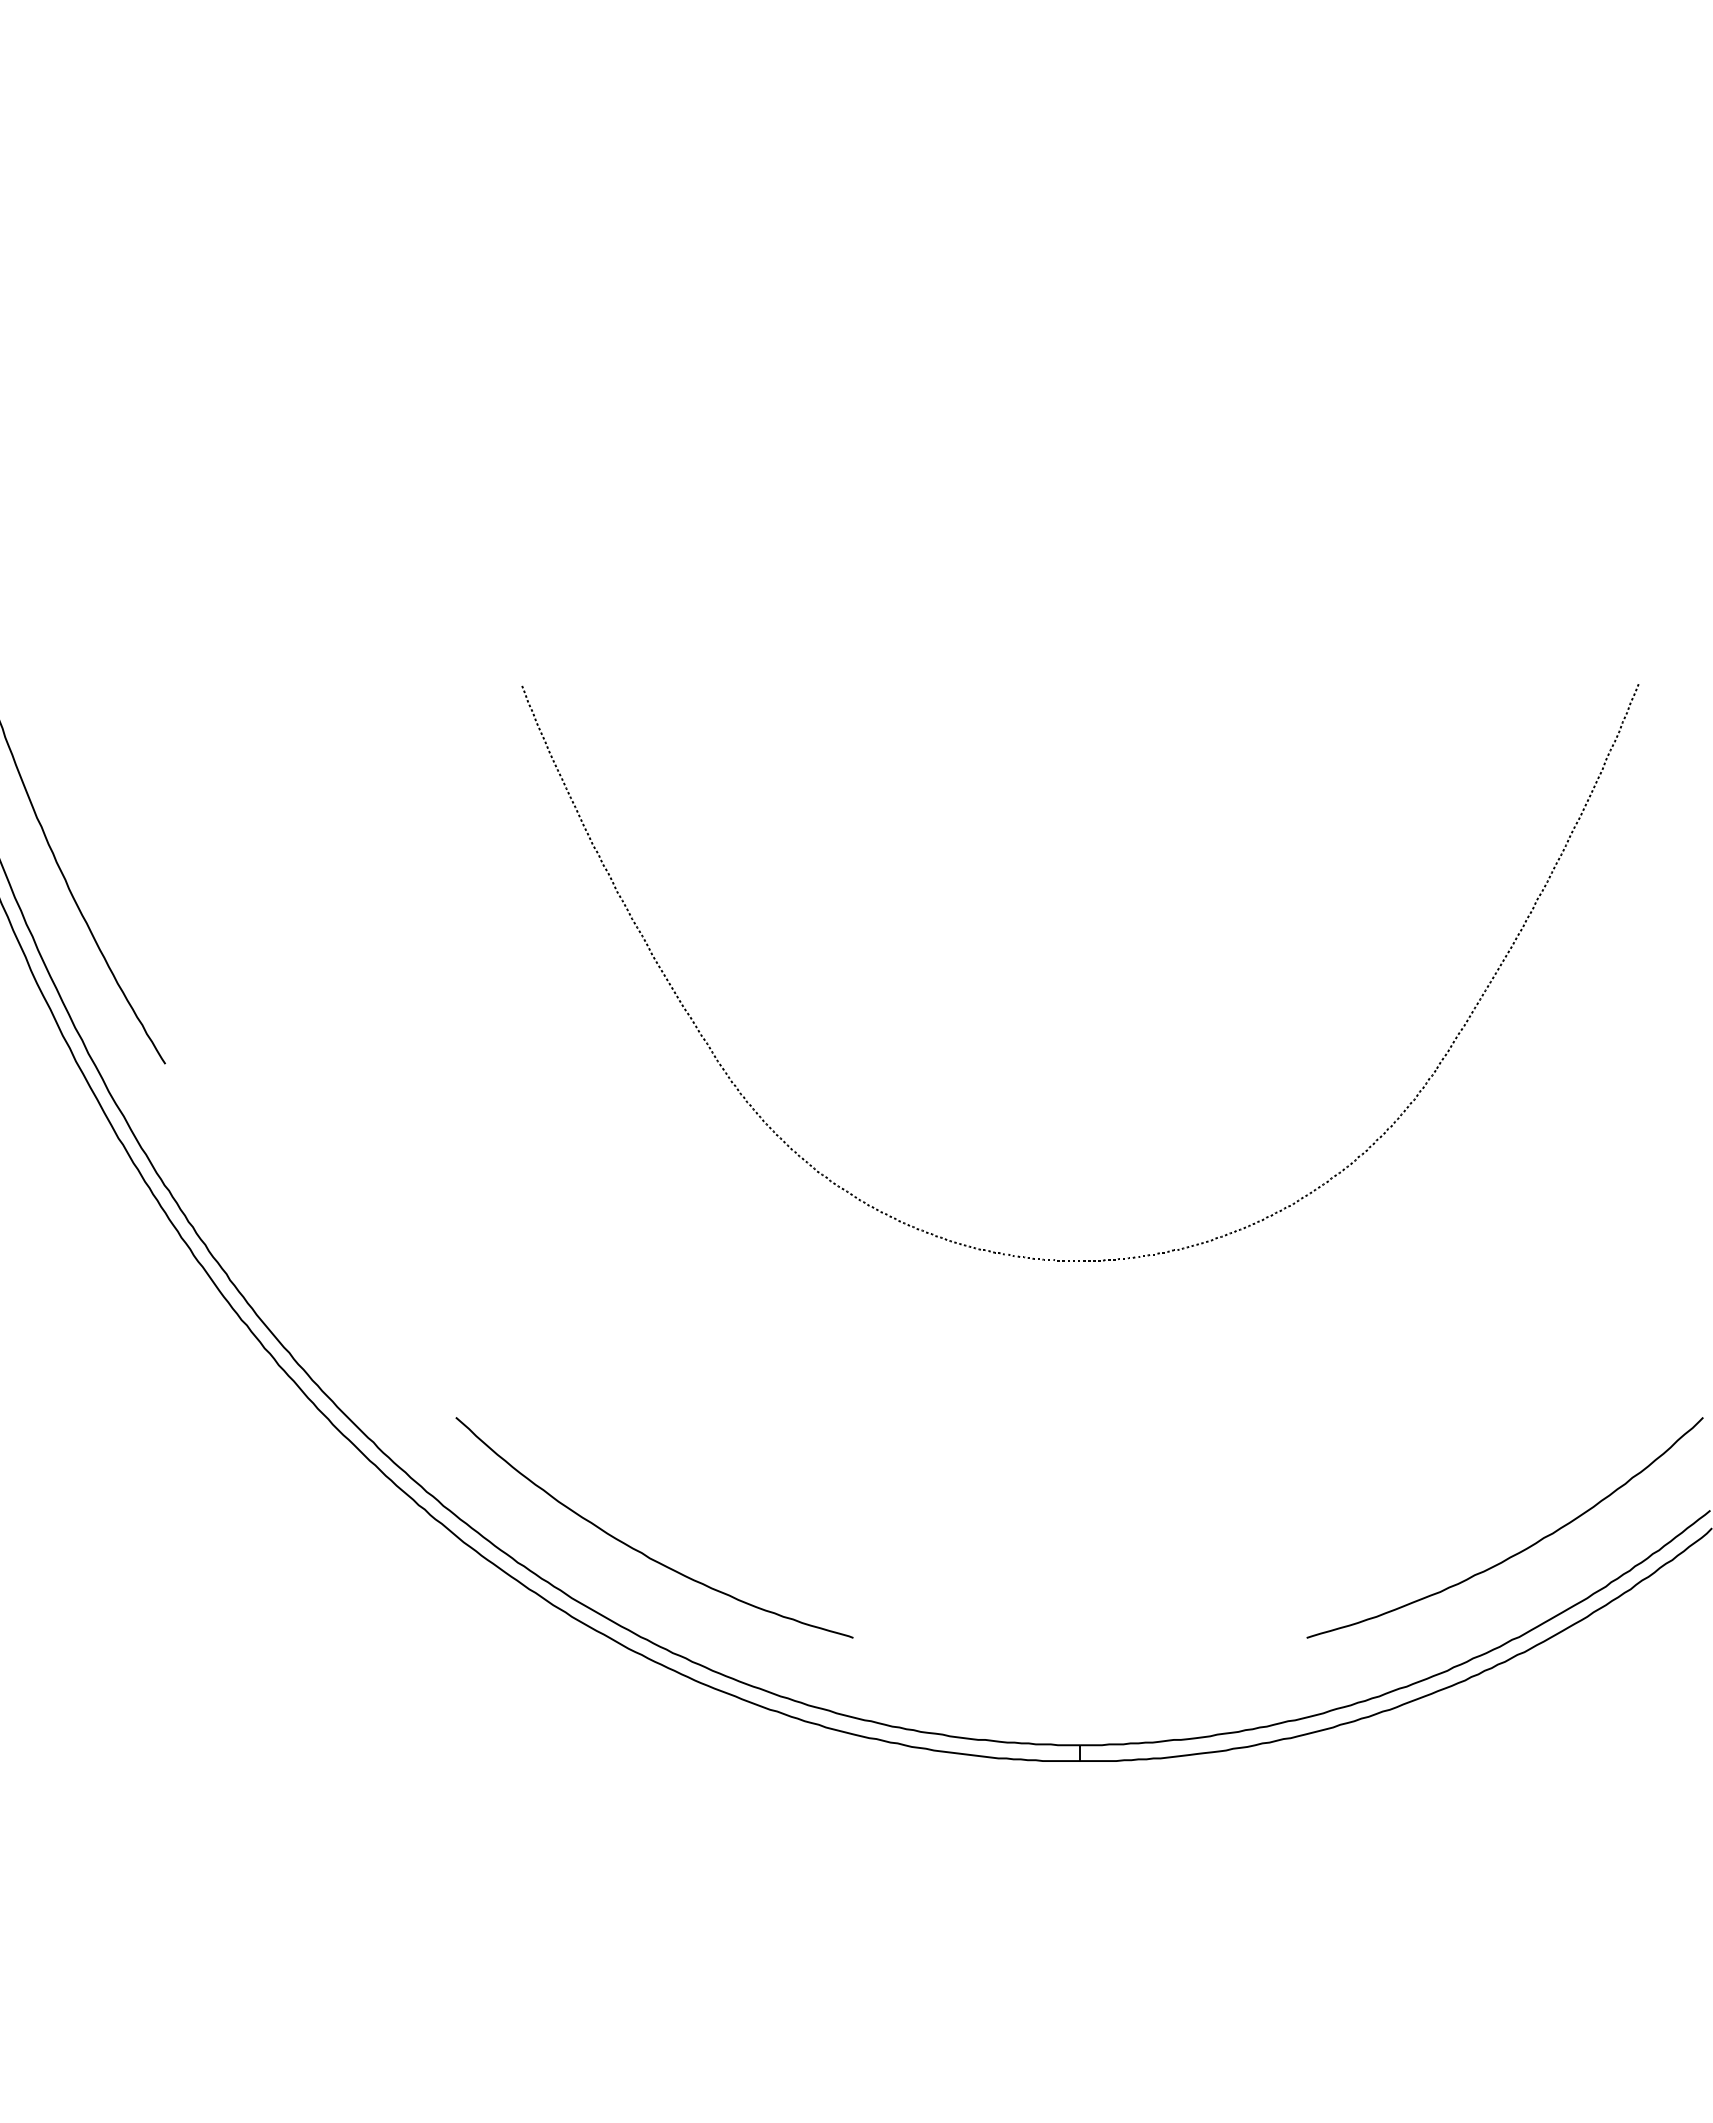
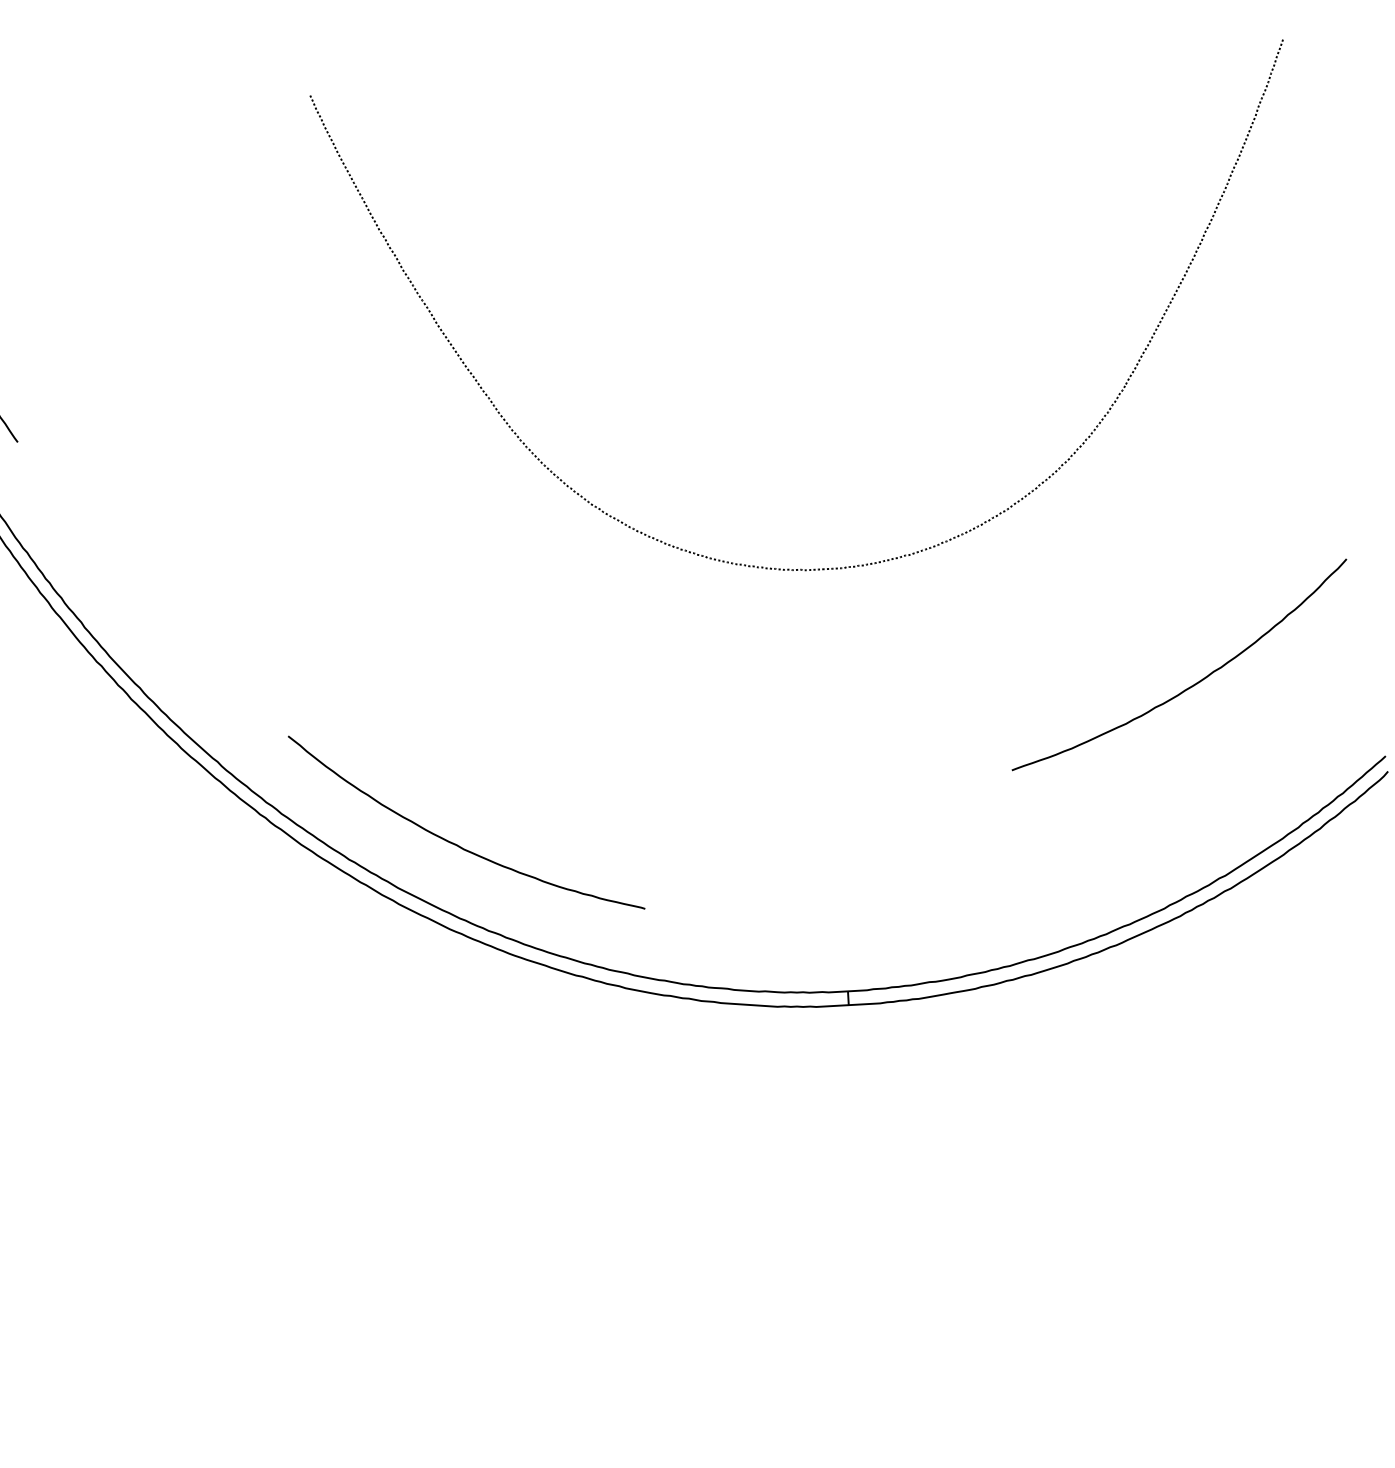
curve: (1517, 1552) -> (1191, 685), moved

